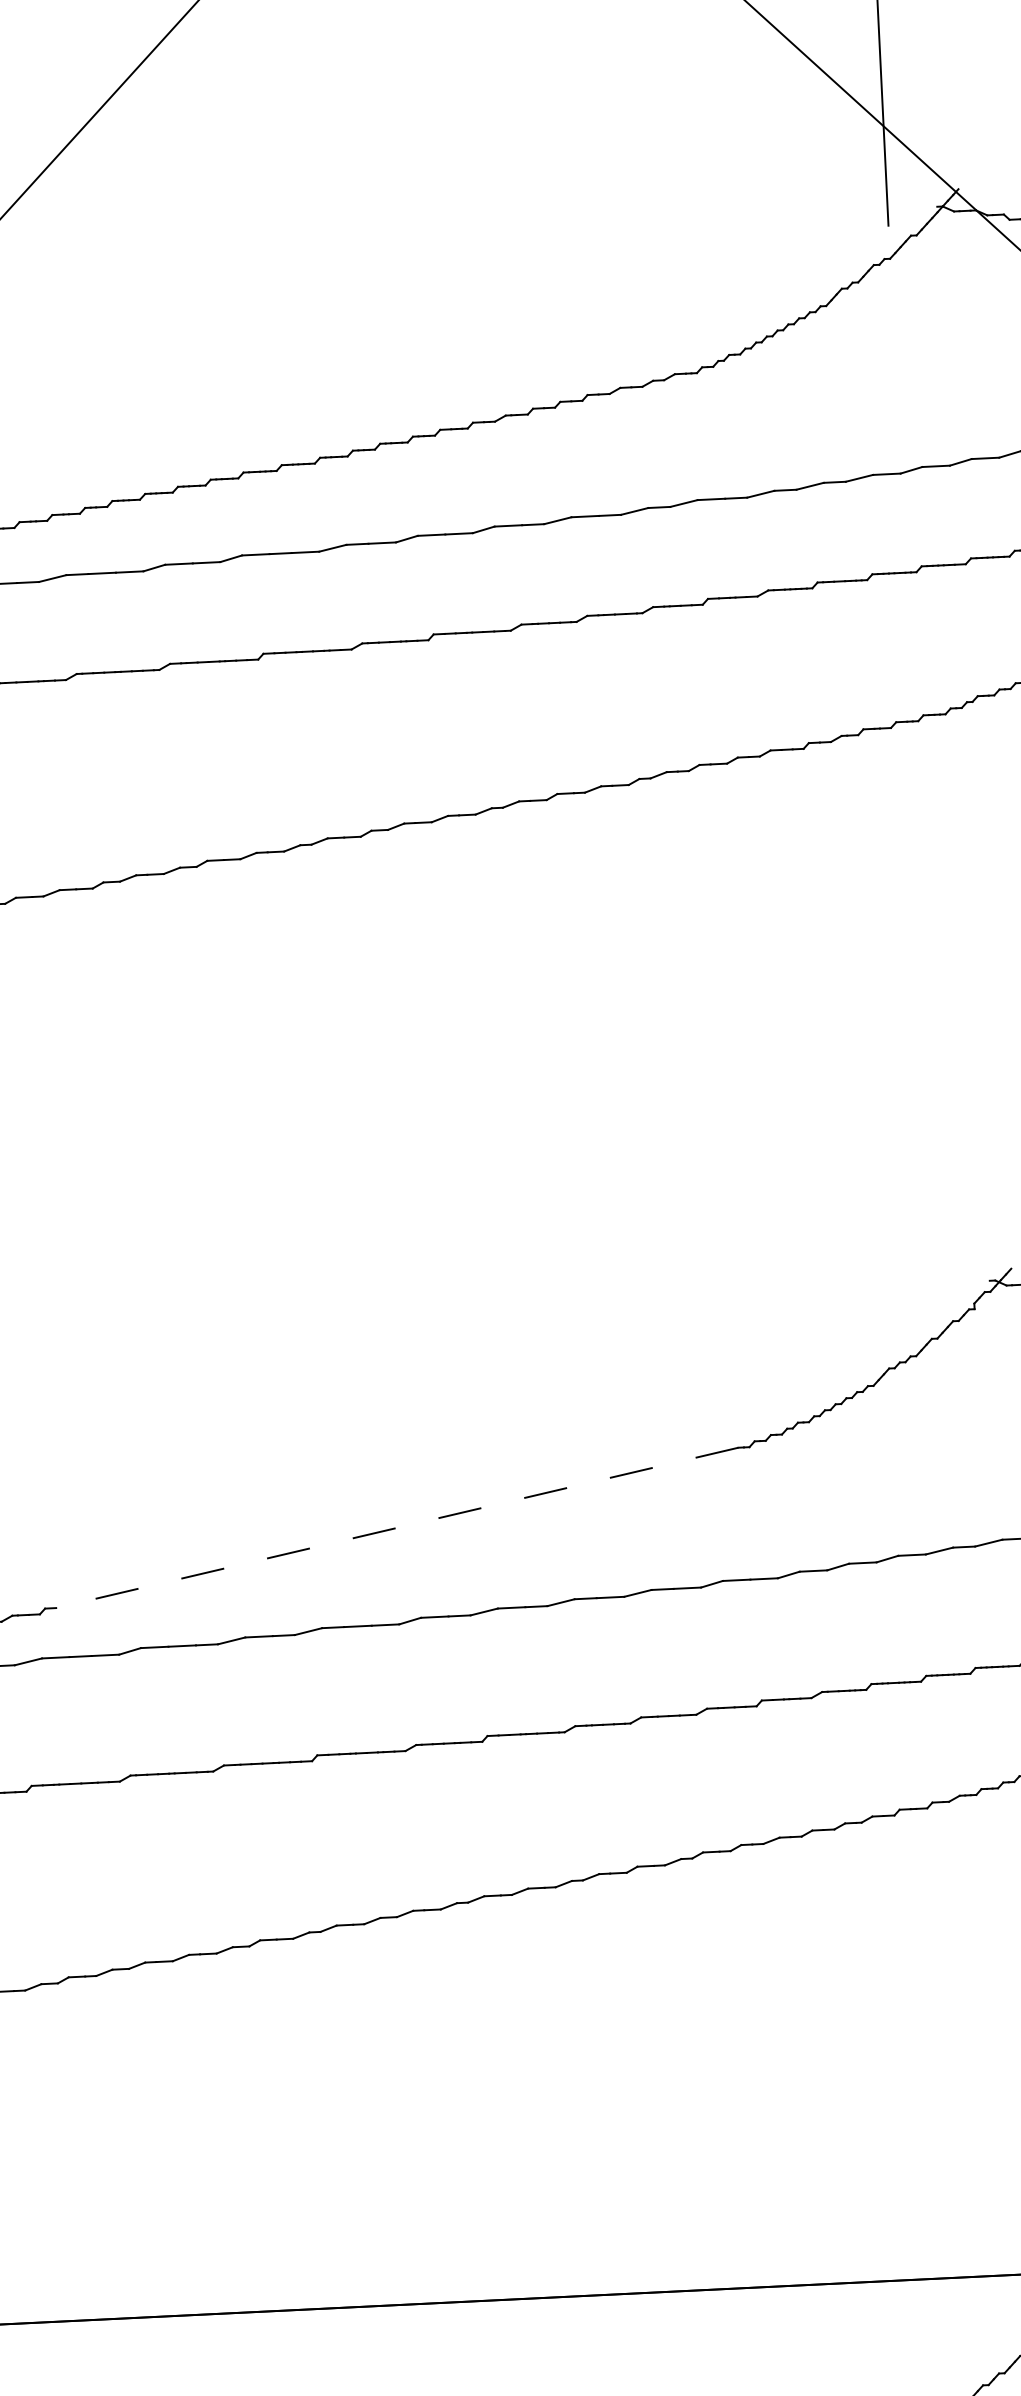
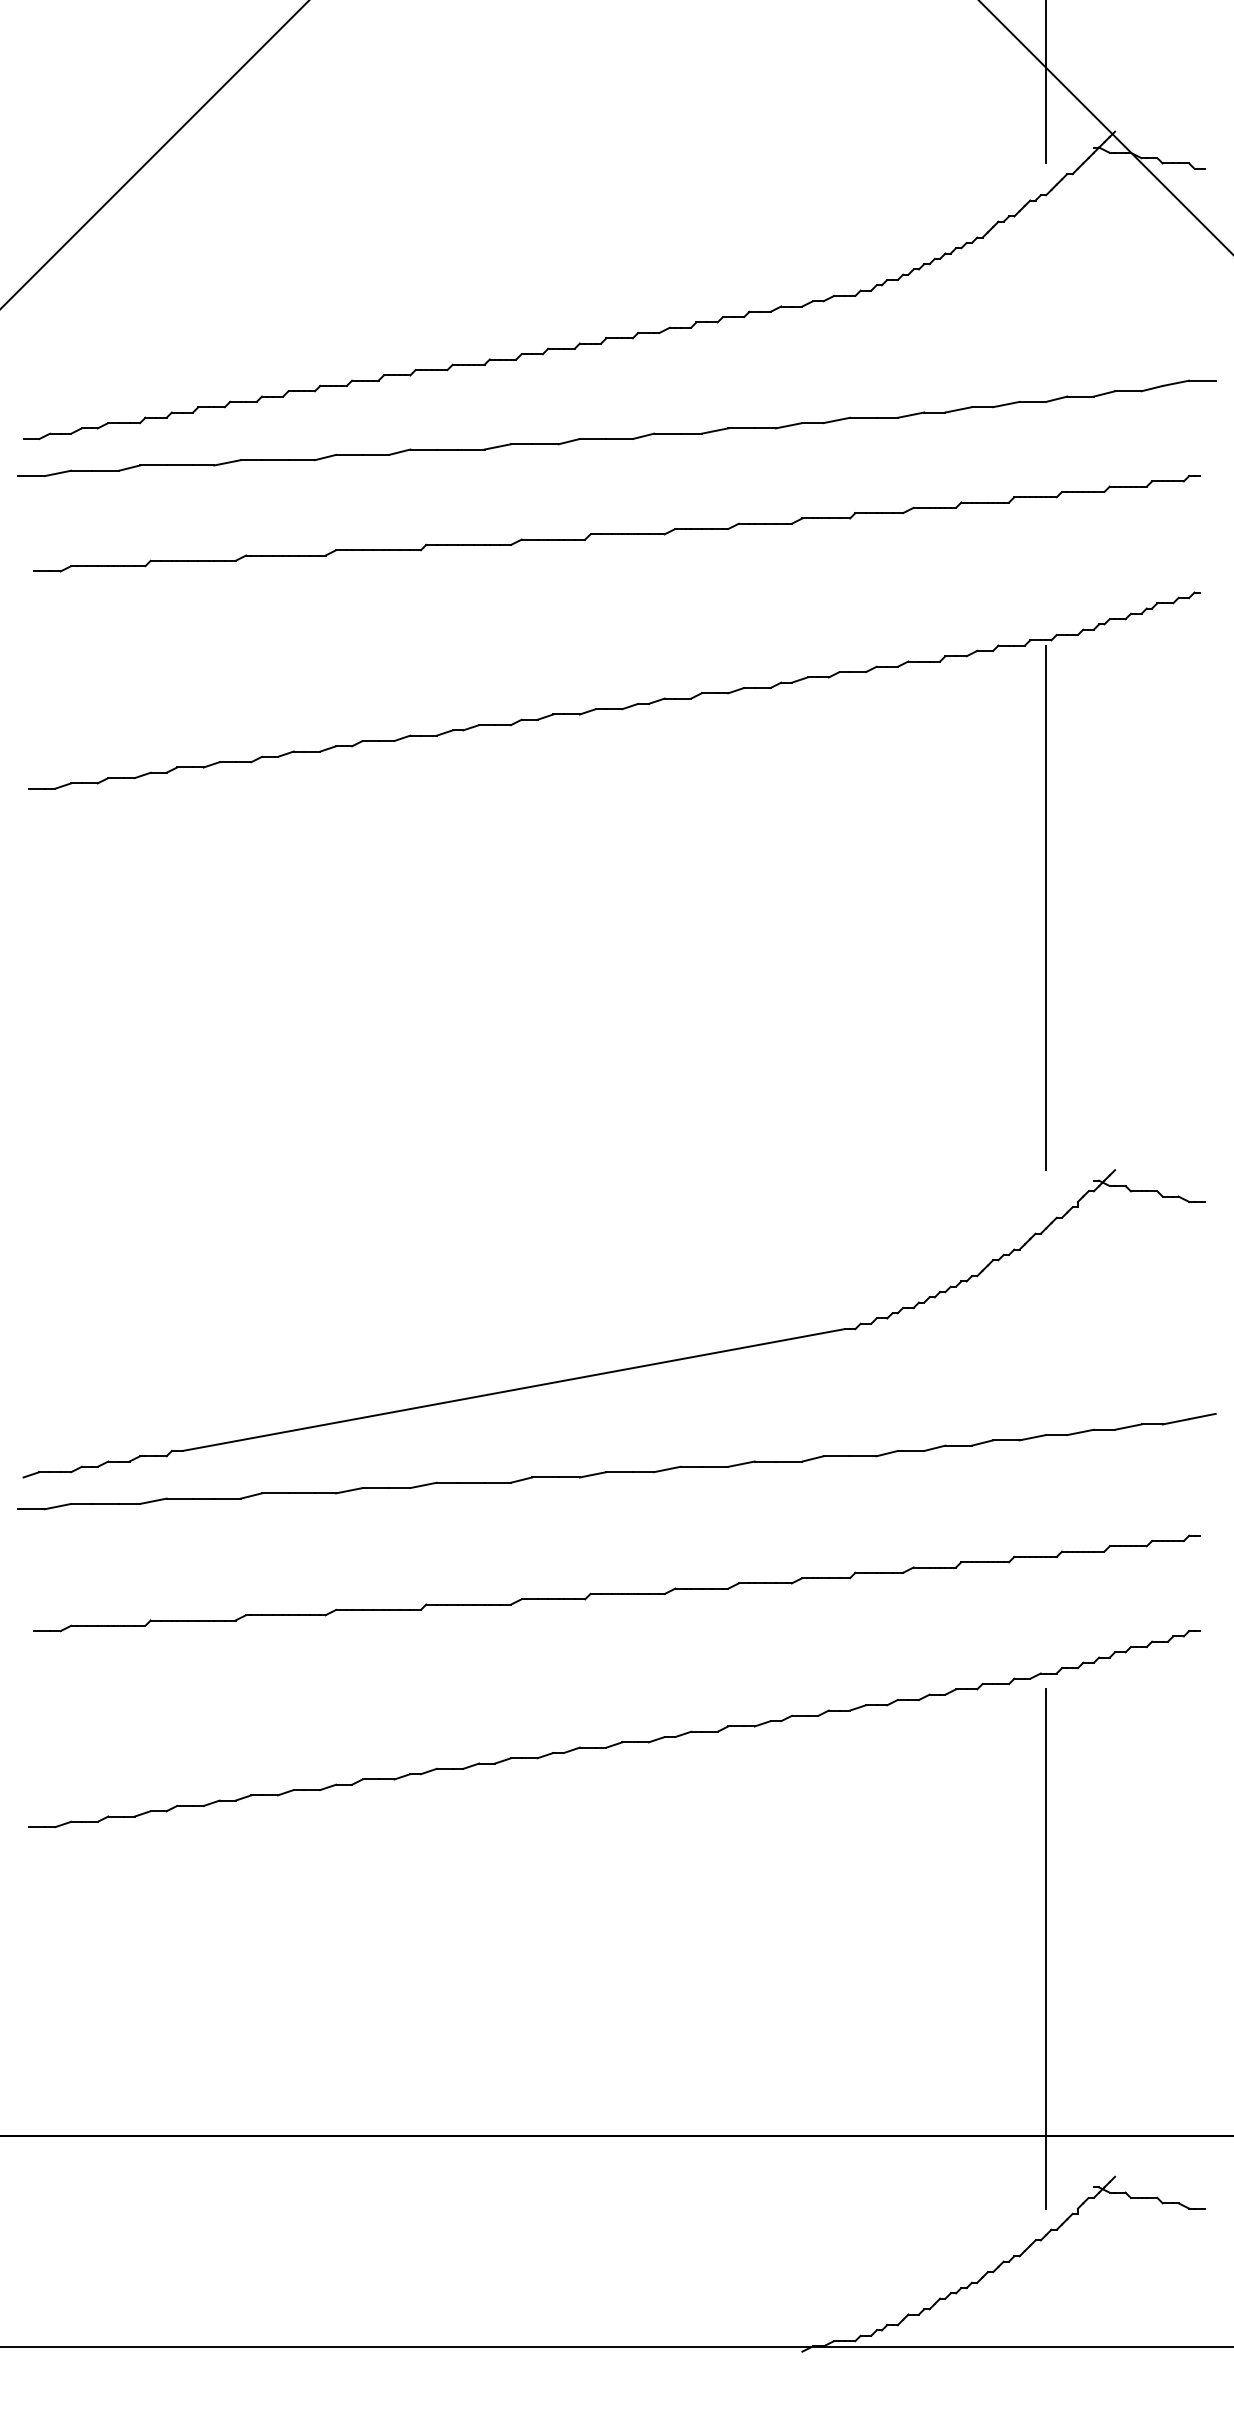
line: (926, 999) -> (1046, 907), added
line: (397, 1528) -> (513, 1390), dashed -> solid
line: (979, 2081) -> (1046, 1948), added

